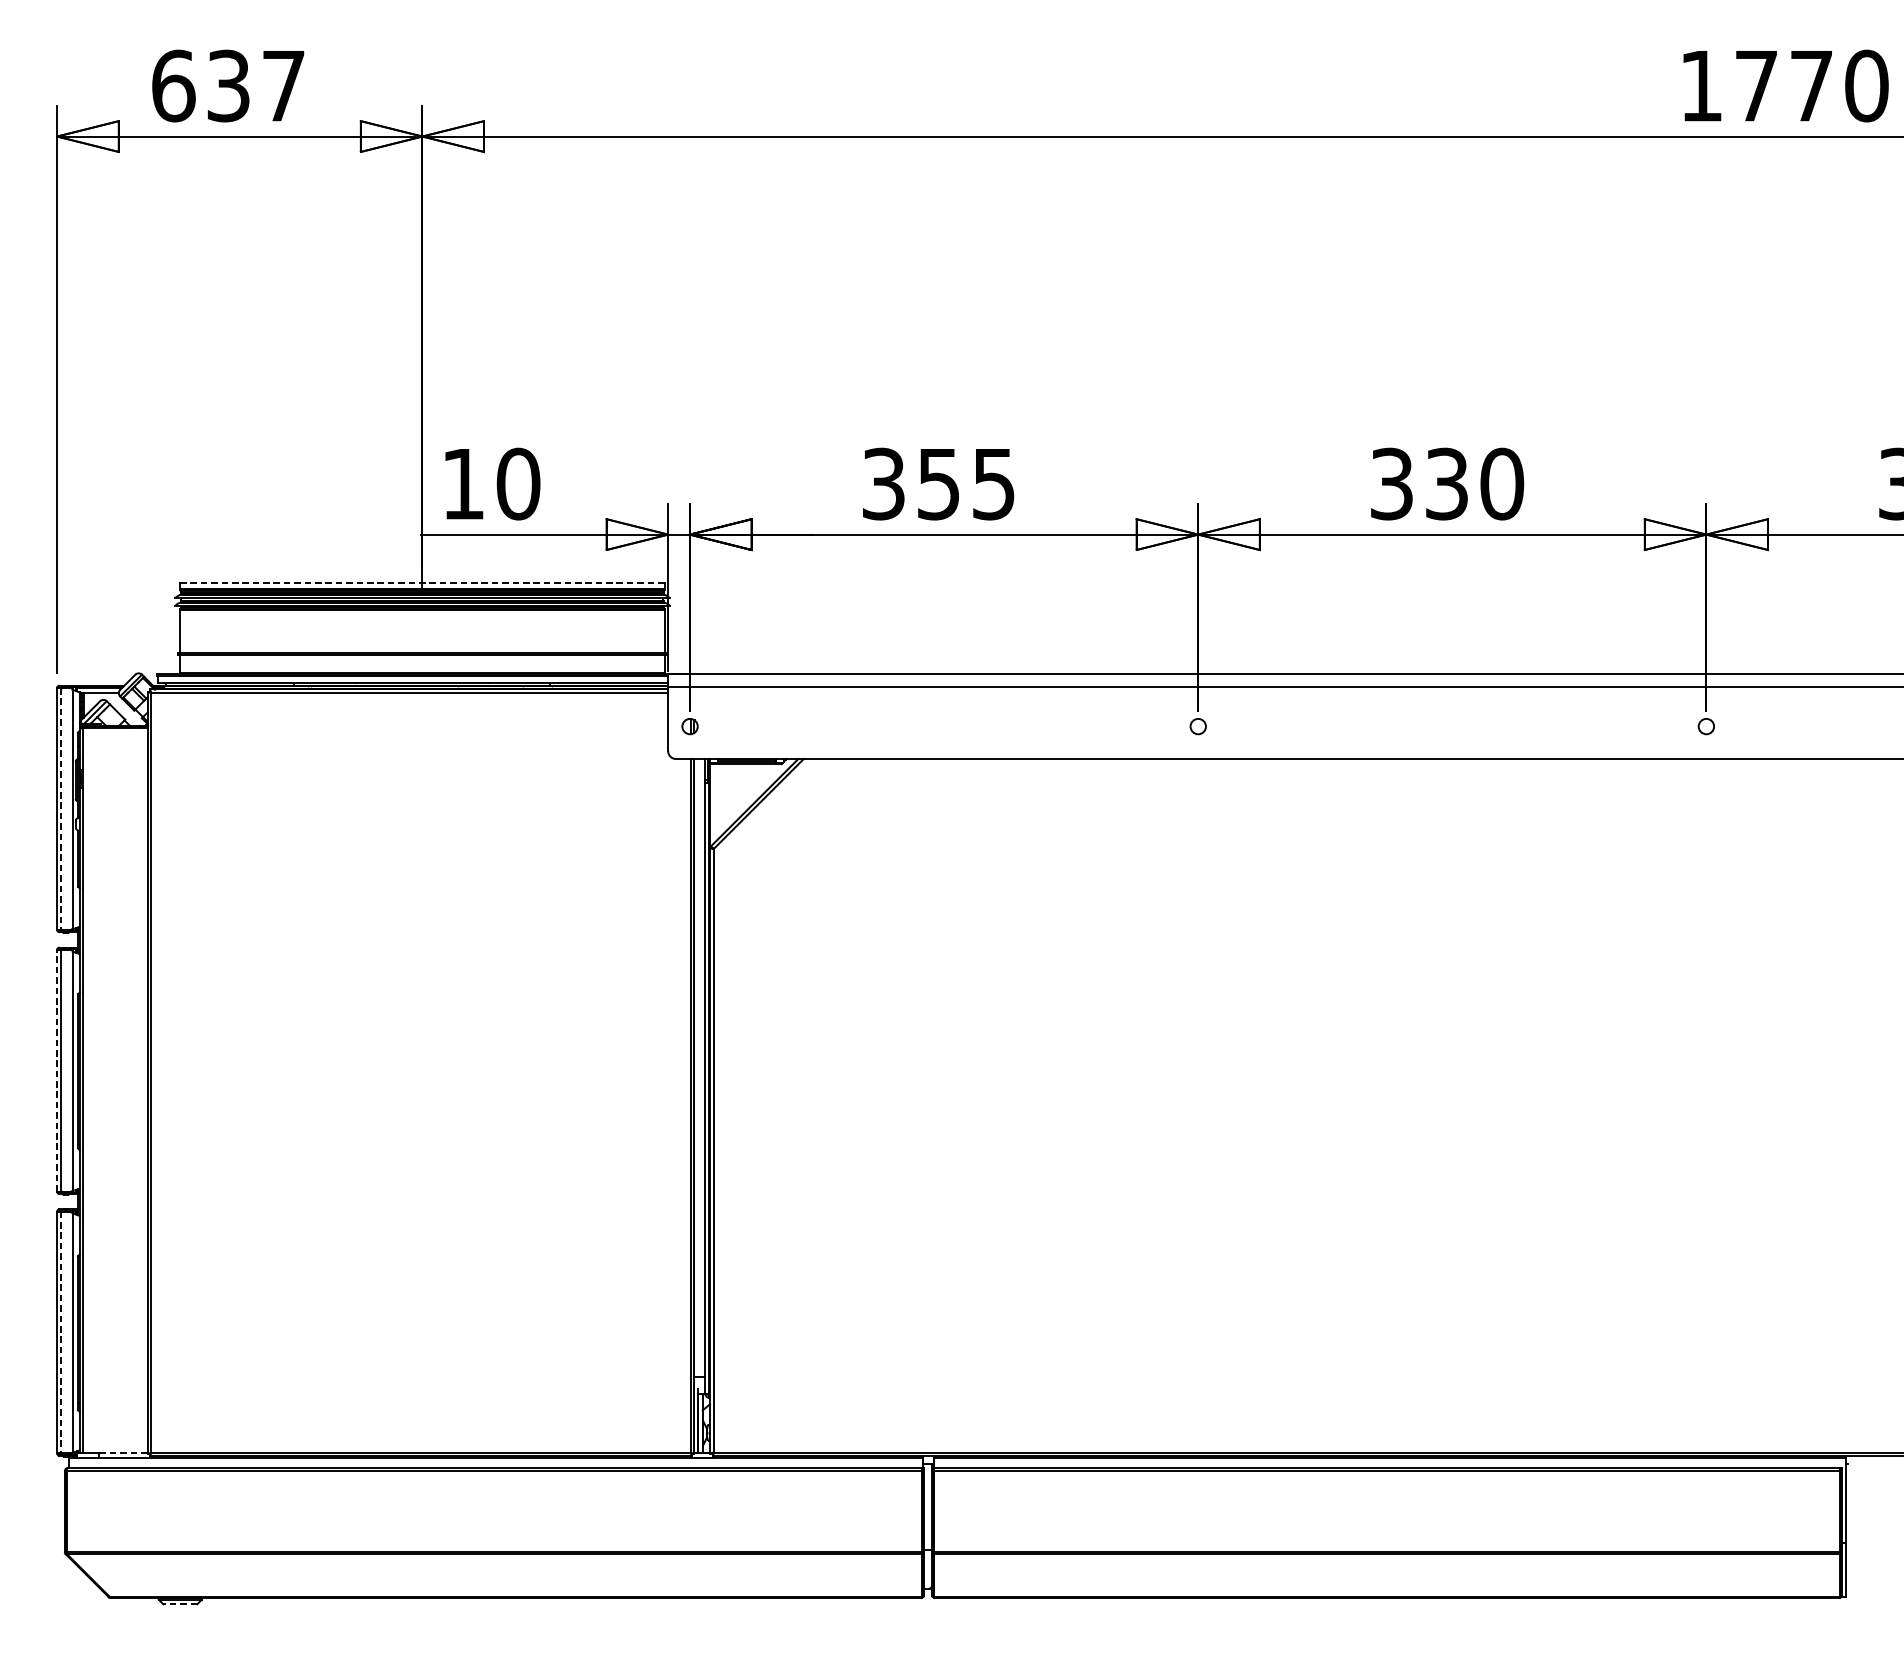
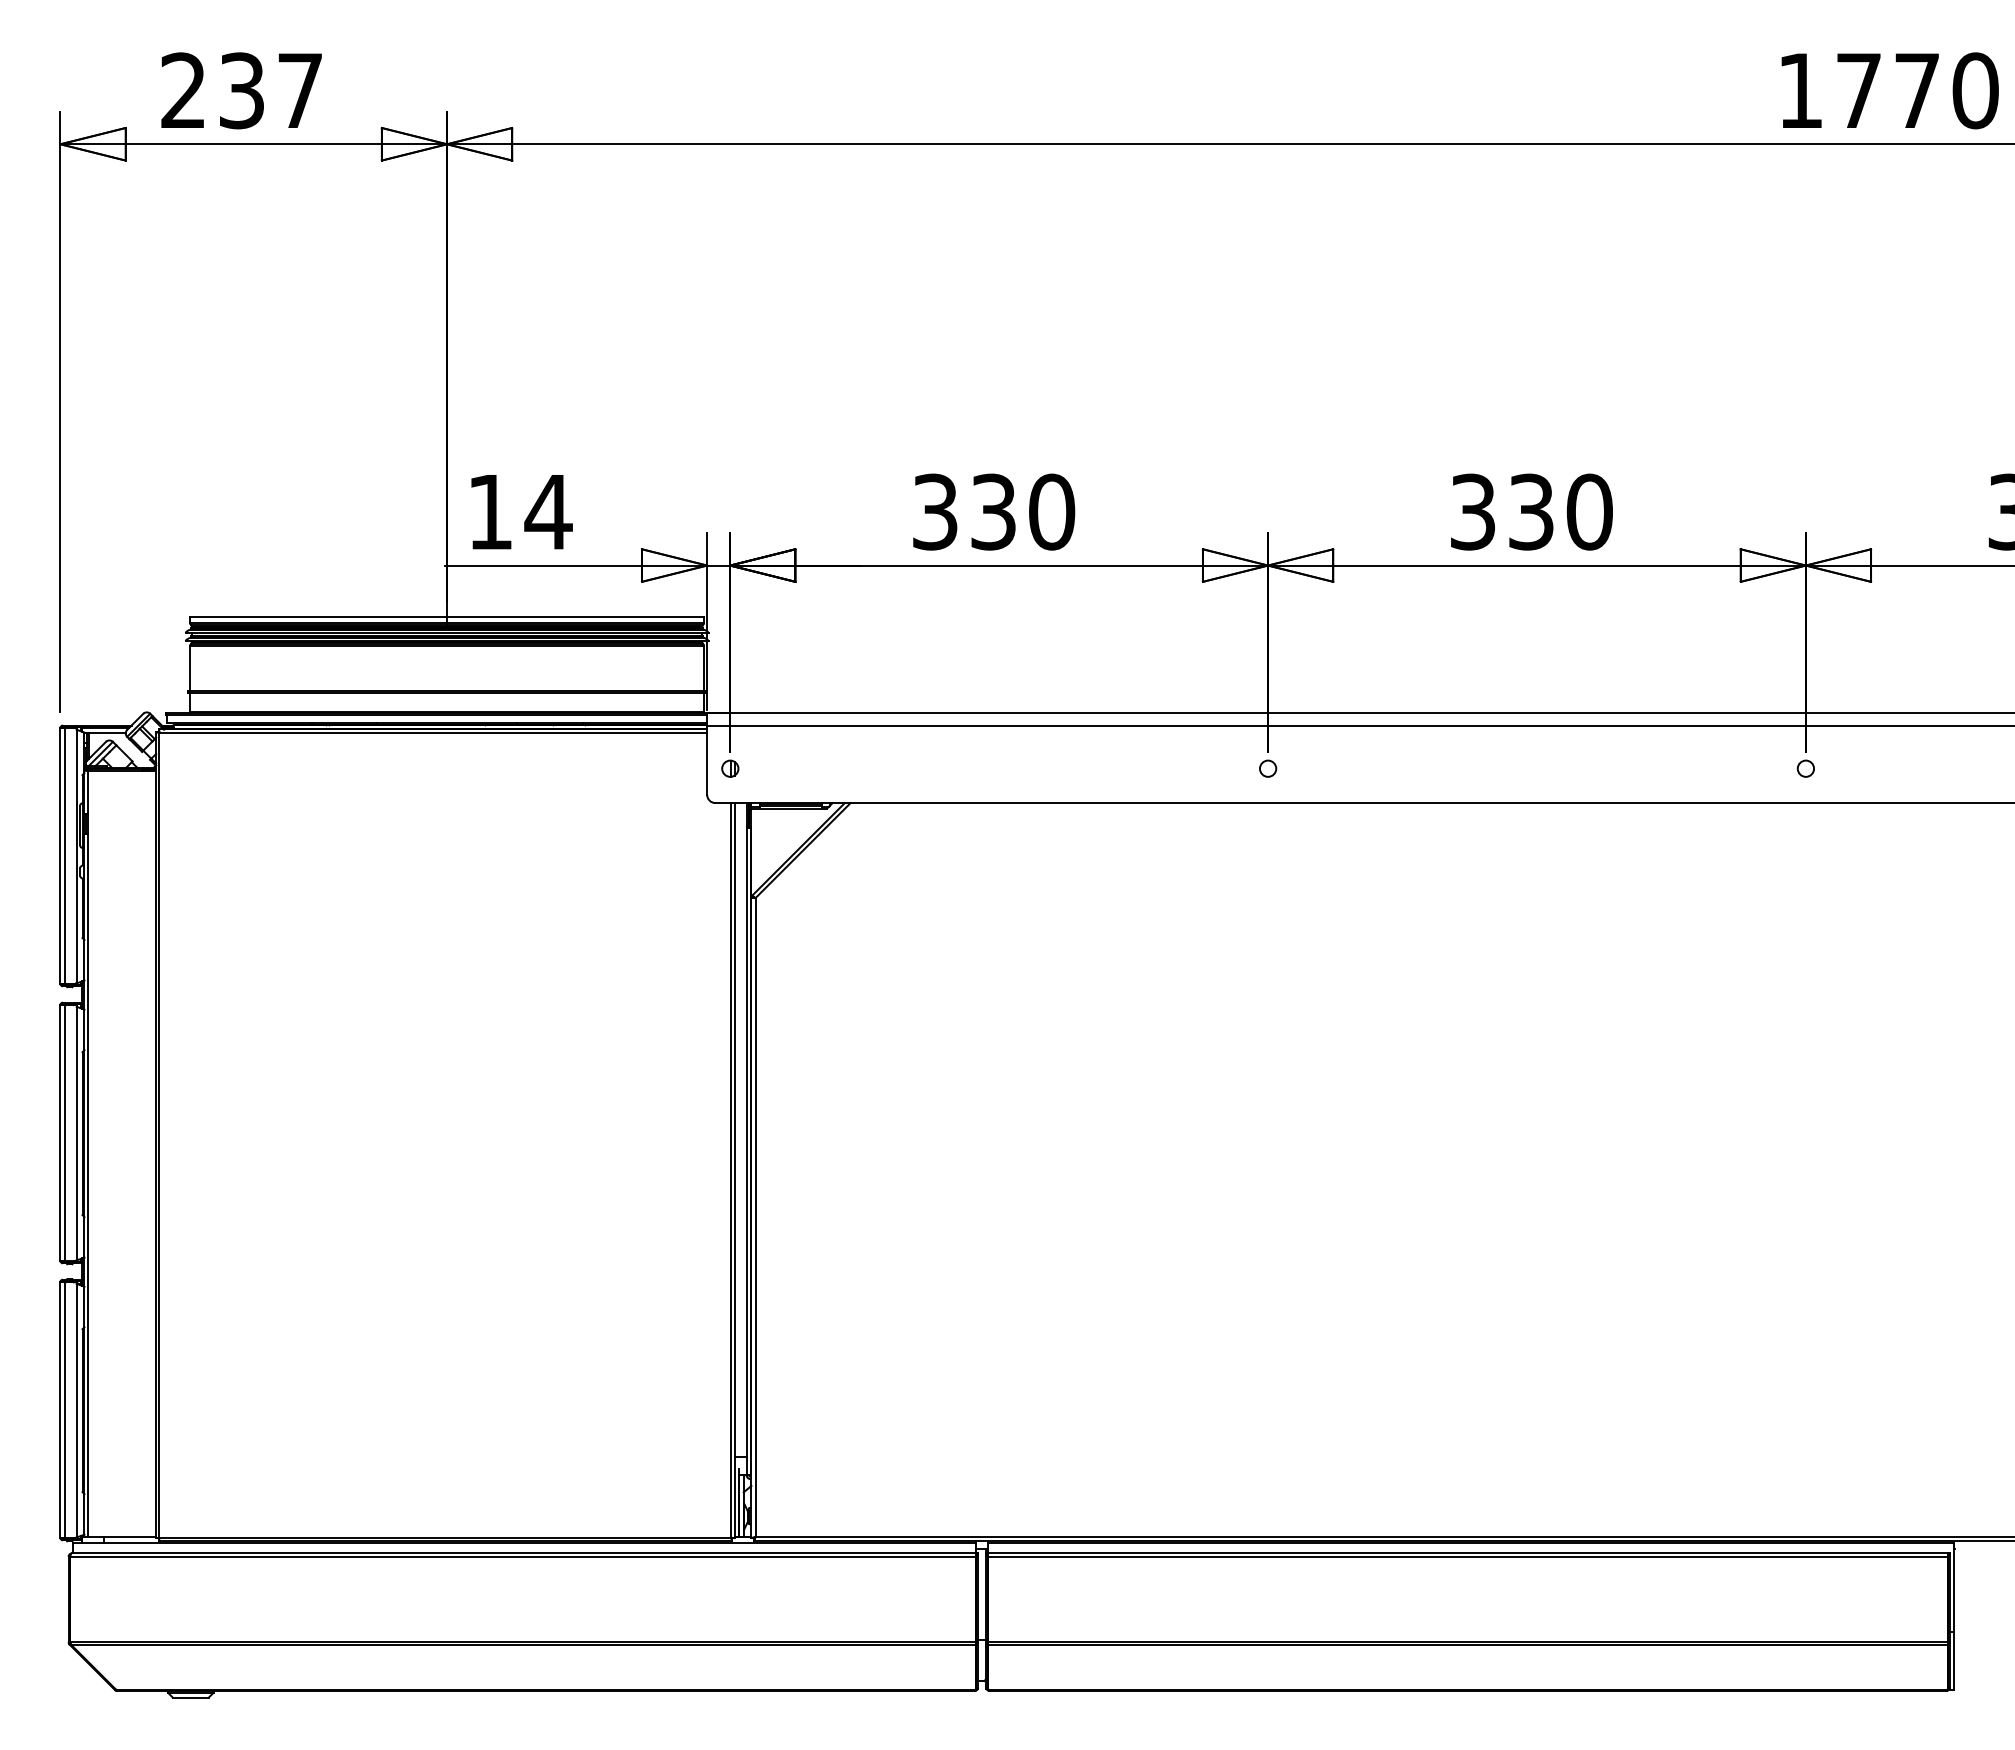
text: (174, 85) -> (184, 90), 637 -> 237
text: (518, 483) -> (548, 511), 10 -> 14
text: (967, 483) -> (1023, 511), 355 -> 330
line: (422, 583) -> (447, 617), dashed -> solid
line: (60, 808) -> (64, 855), dashed -> solid
line: (57, 1070) -> (60, 1132), dashed -> solid
line: (60, 1332) -> (64, 1410), dashed -> solid
line: (123, 1452) -> (130, 1537), dashed -> solid
line: (180, 1604) -> (190, 1697), dashed -> solid

